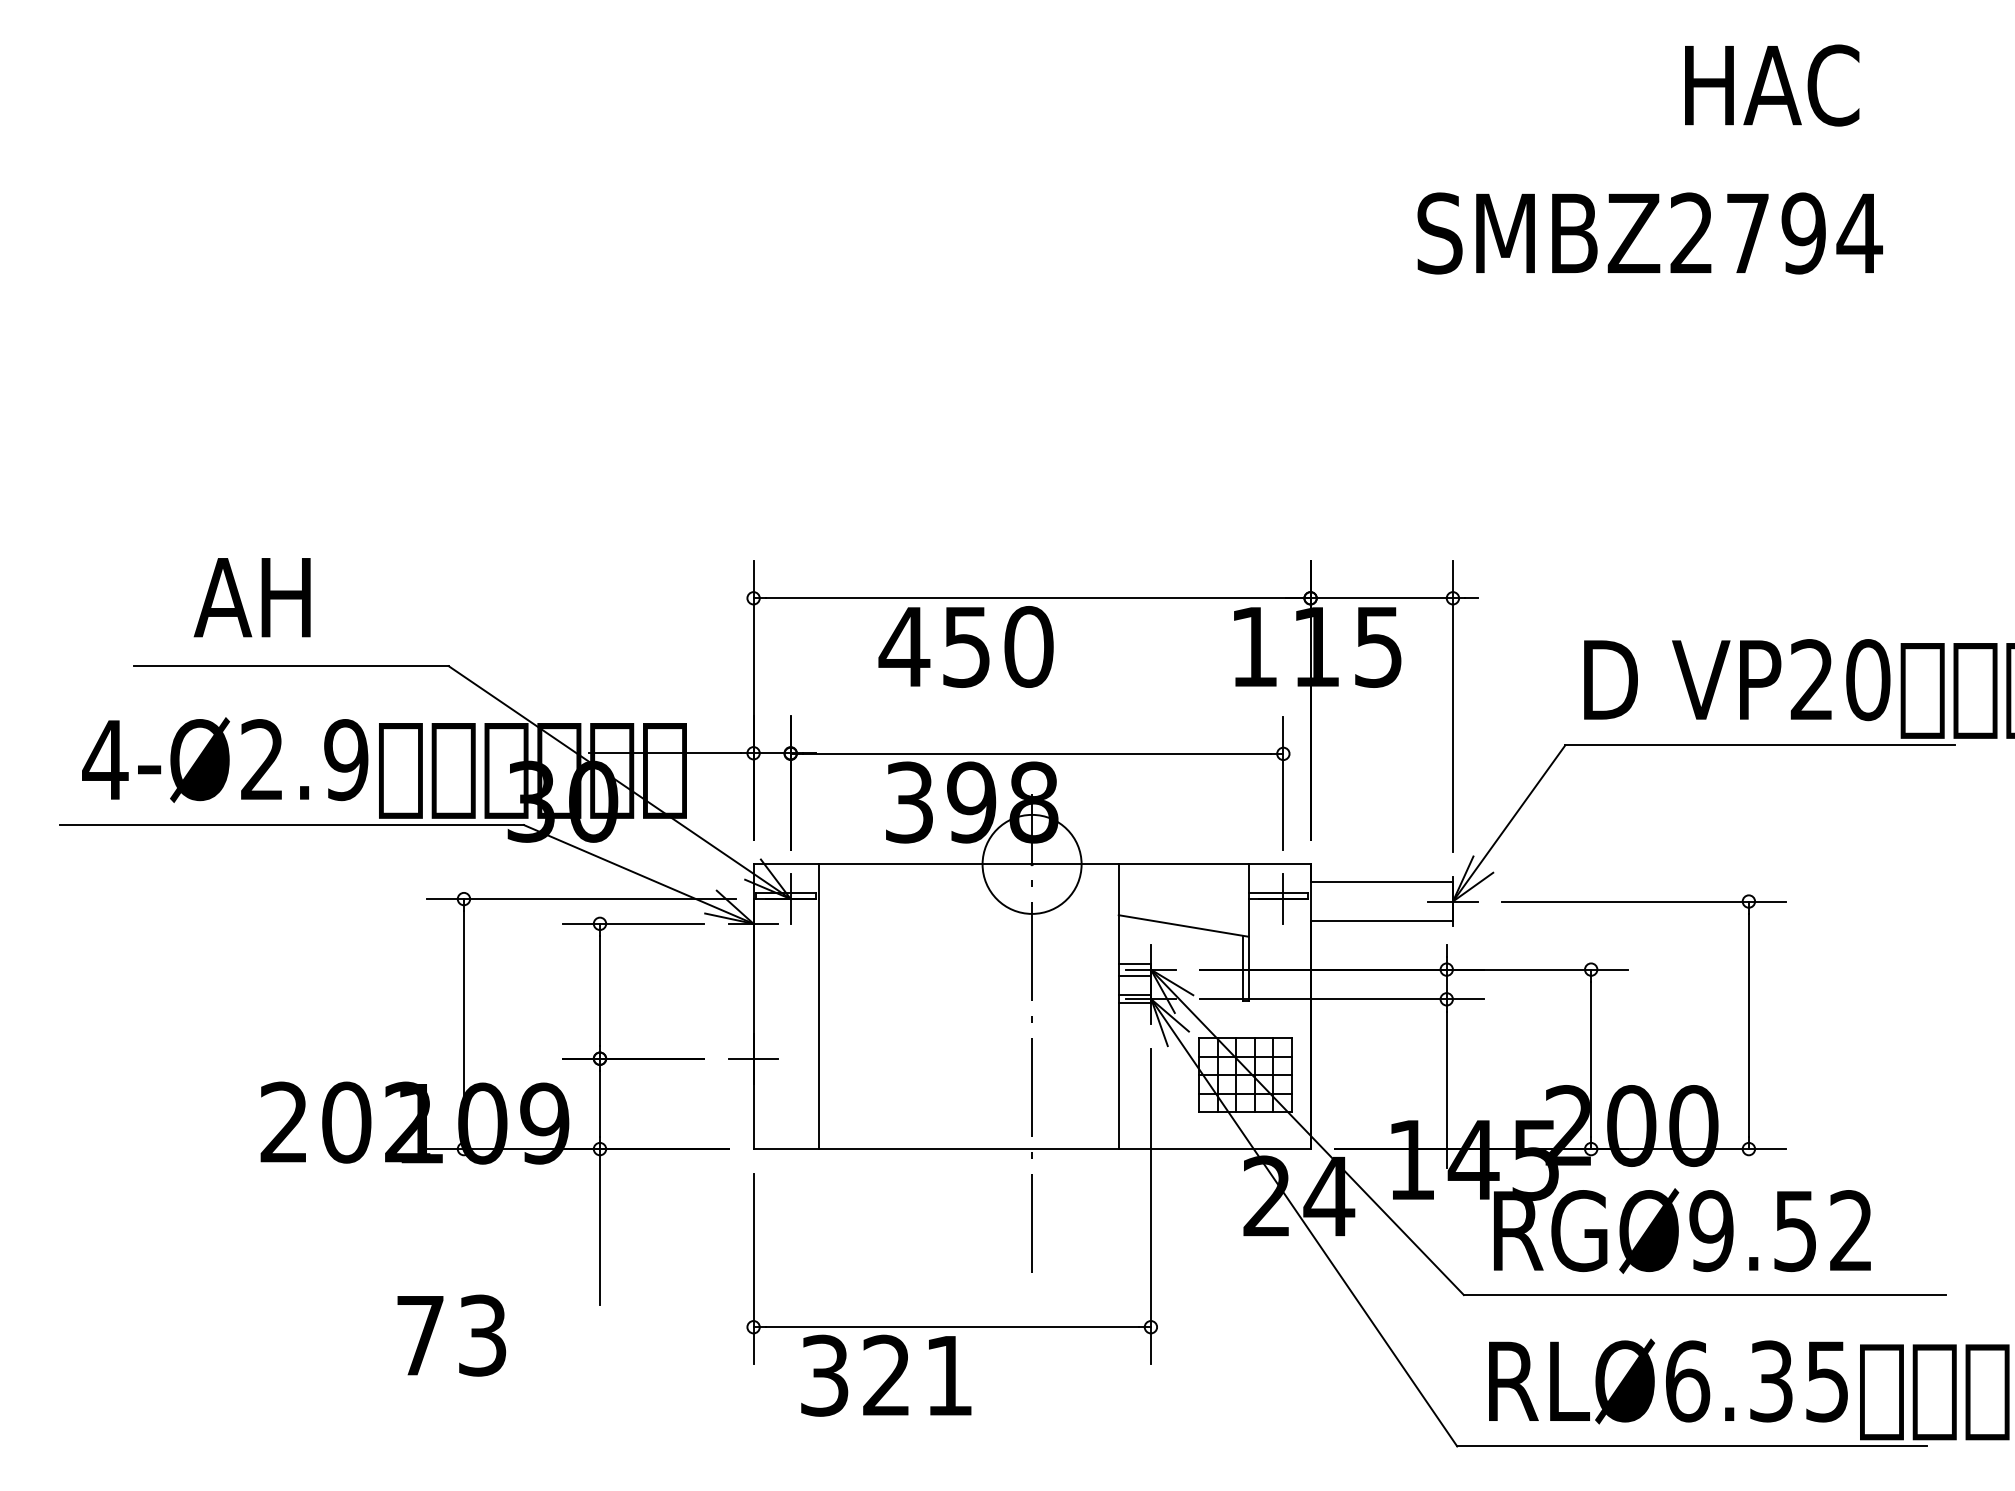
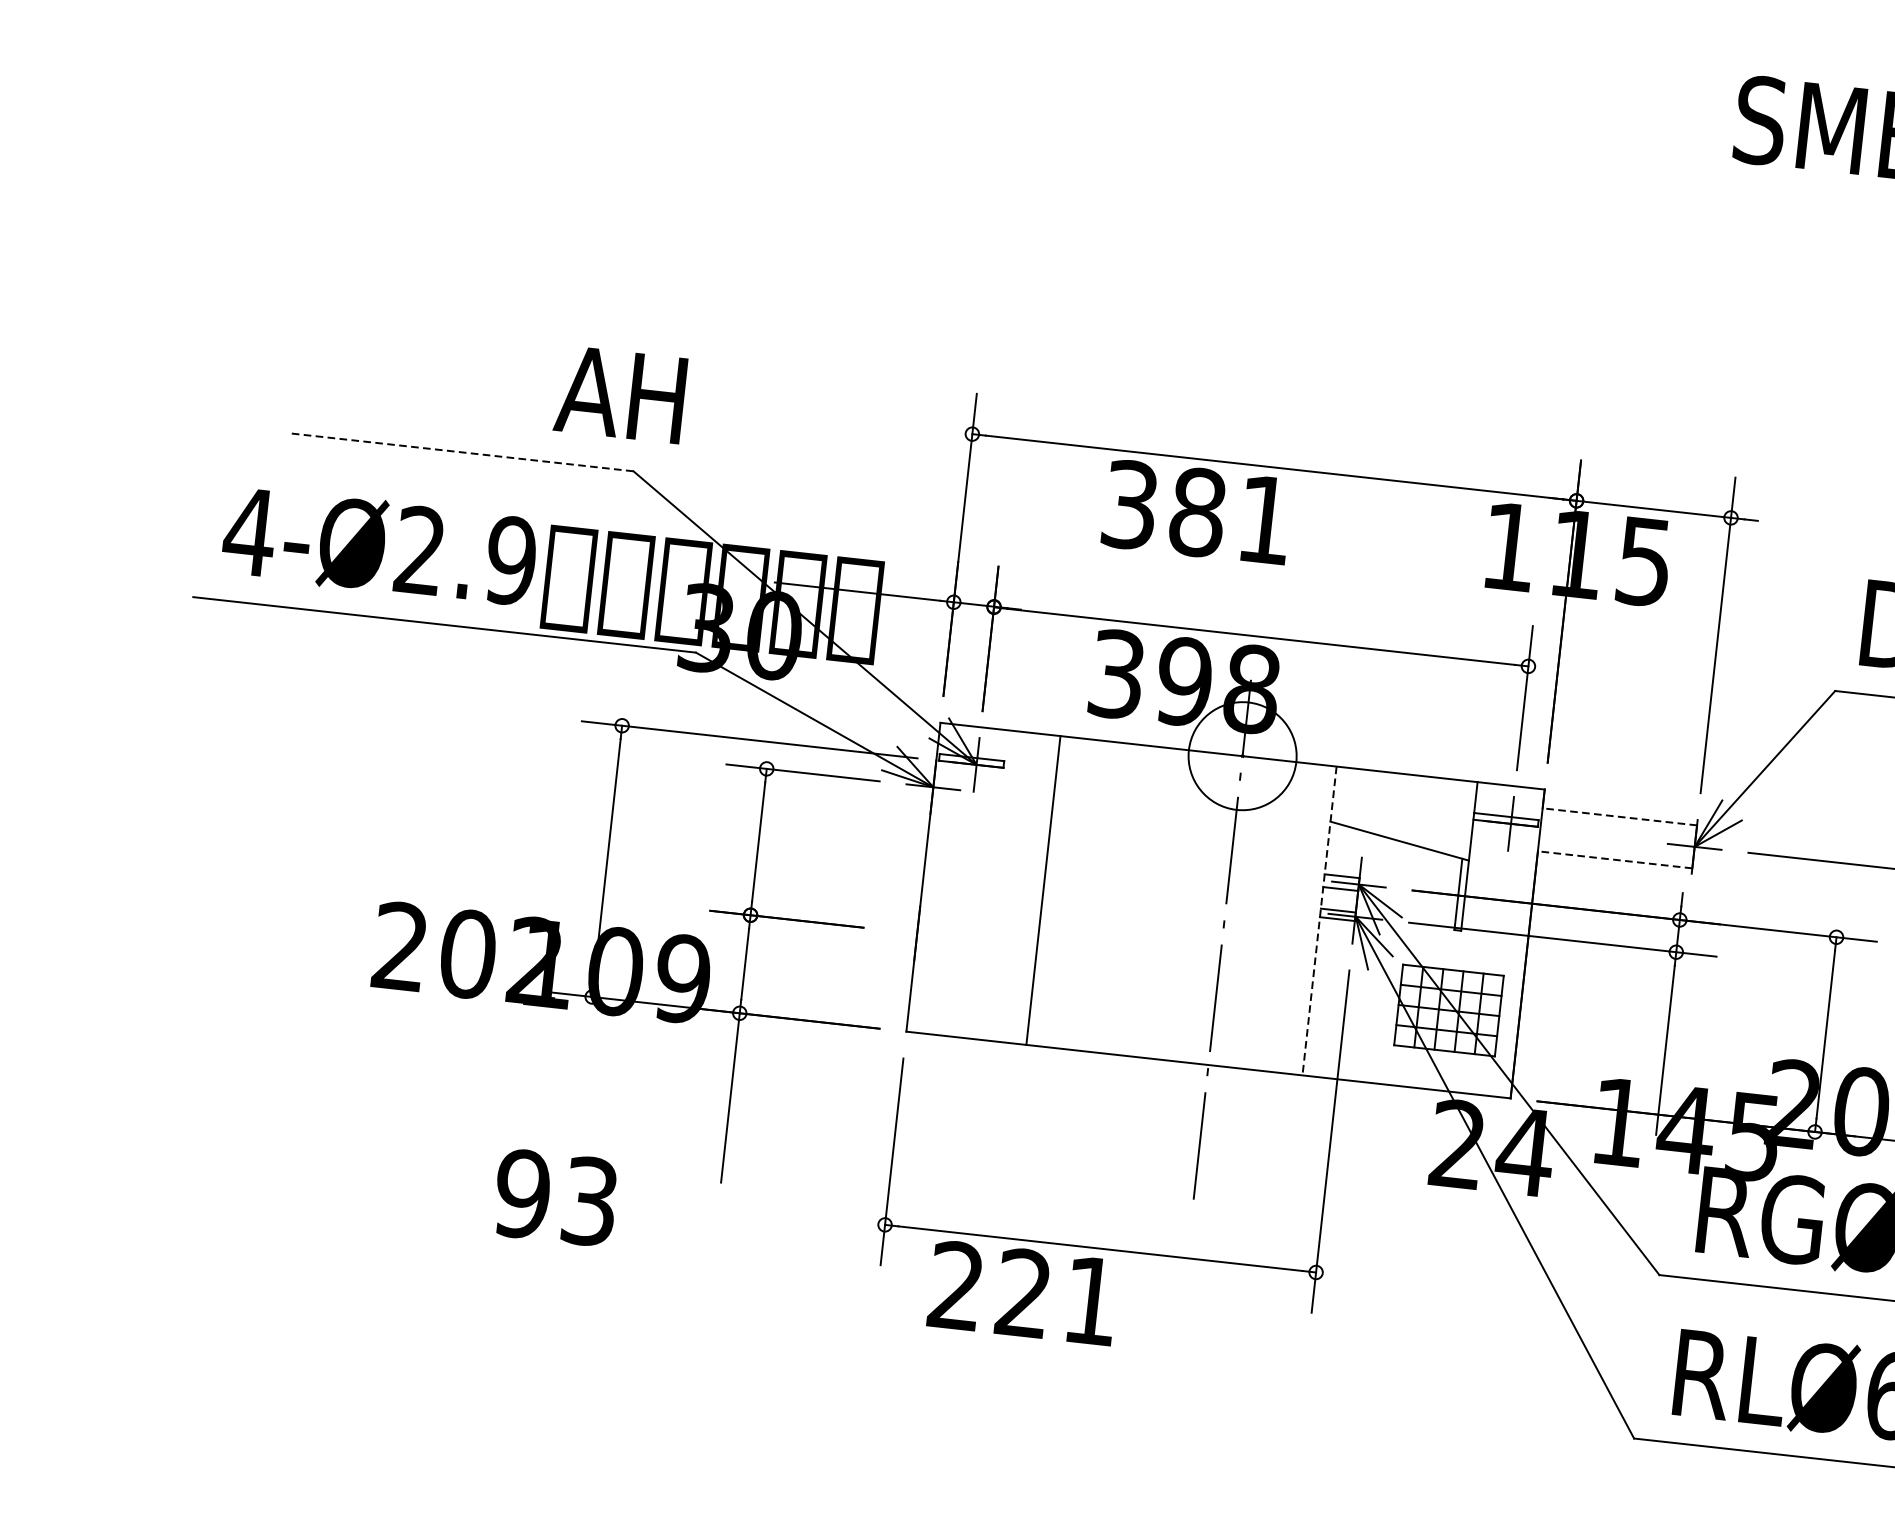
text: (251, 597) -> (619, 394), moved
text: (965, 646) -> (1196, 511), 450 -> 381
line: (291, 666) -> (462, 452), solid -> dashed
line: (1381, 881) -> (1619, 816), solid -> dashed
line: (1381, 921) -> (1614, 859), solid -> dashed
line: (819, 1006) -> (1043, 890), moved
line: (1118, 1007) -> (1319, 921), solid -> dashed
line: (753, 1058) -> (917, 933), removed
text: (419, 1335) -> (521, 1193), 73 -> 93
text: (824, 1375) -> (956, 1285), 321 -> 221

